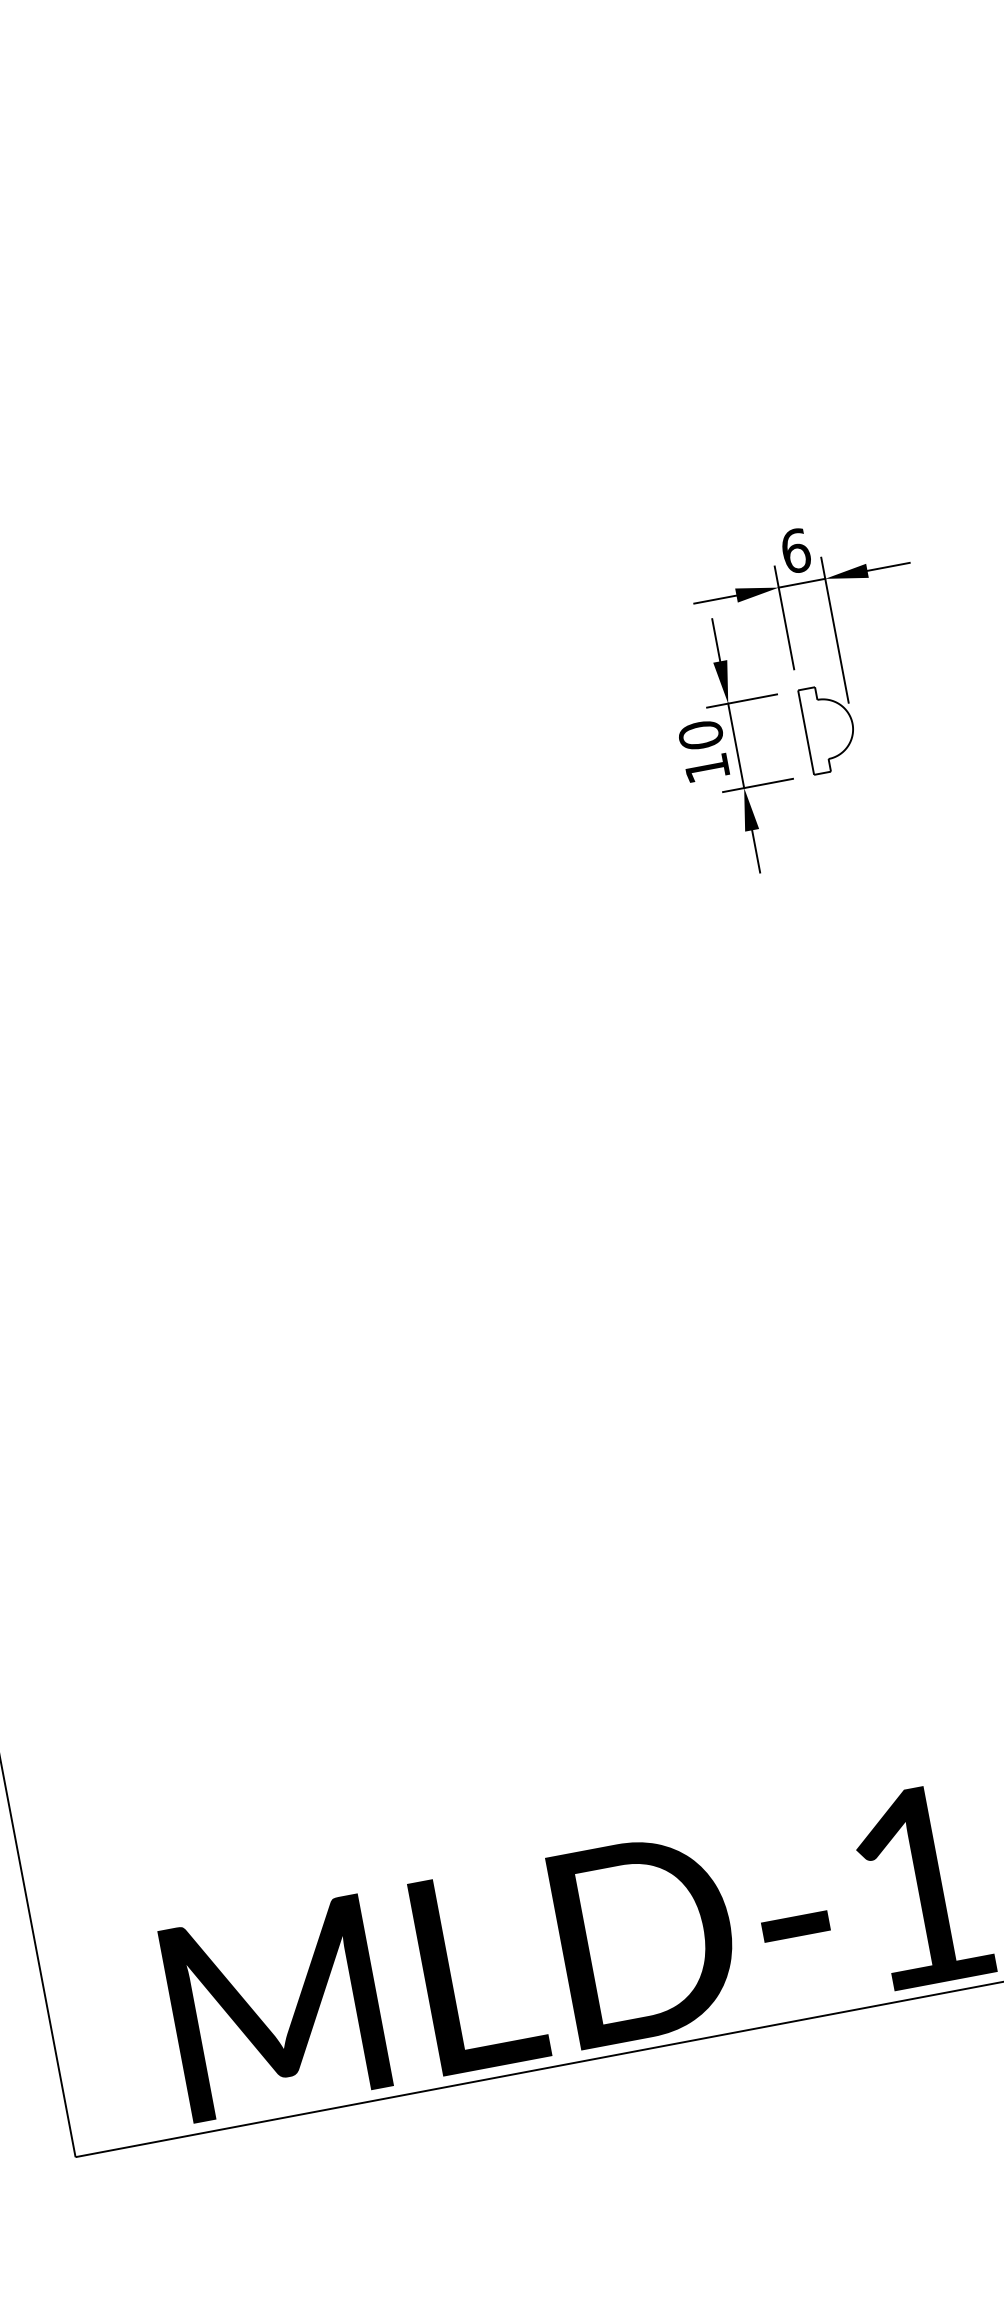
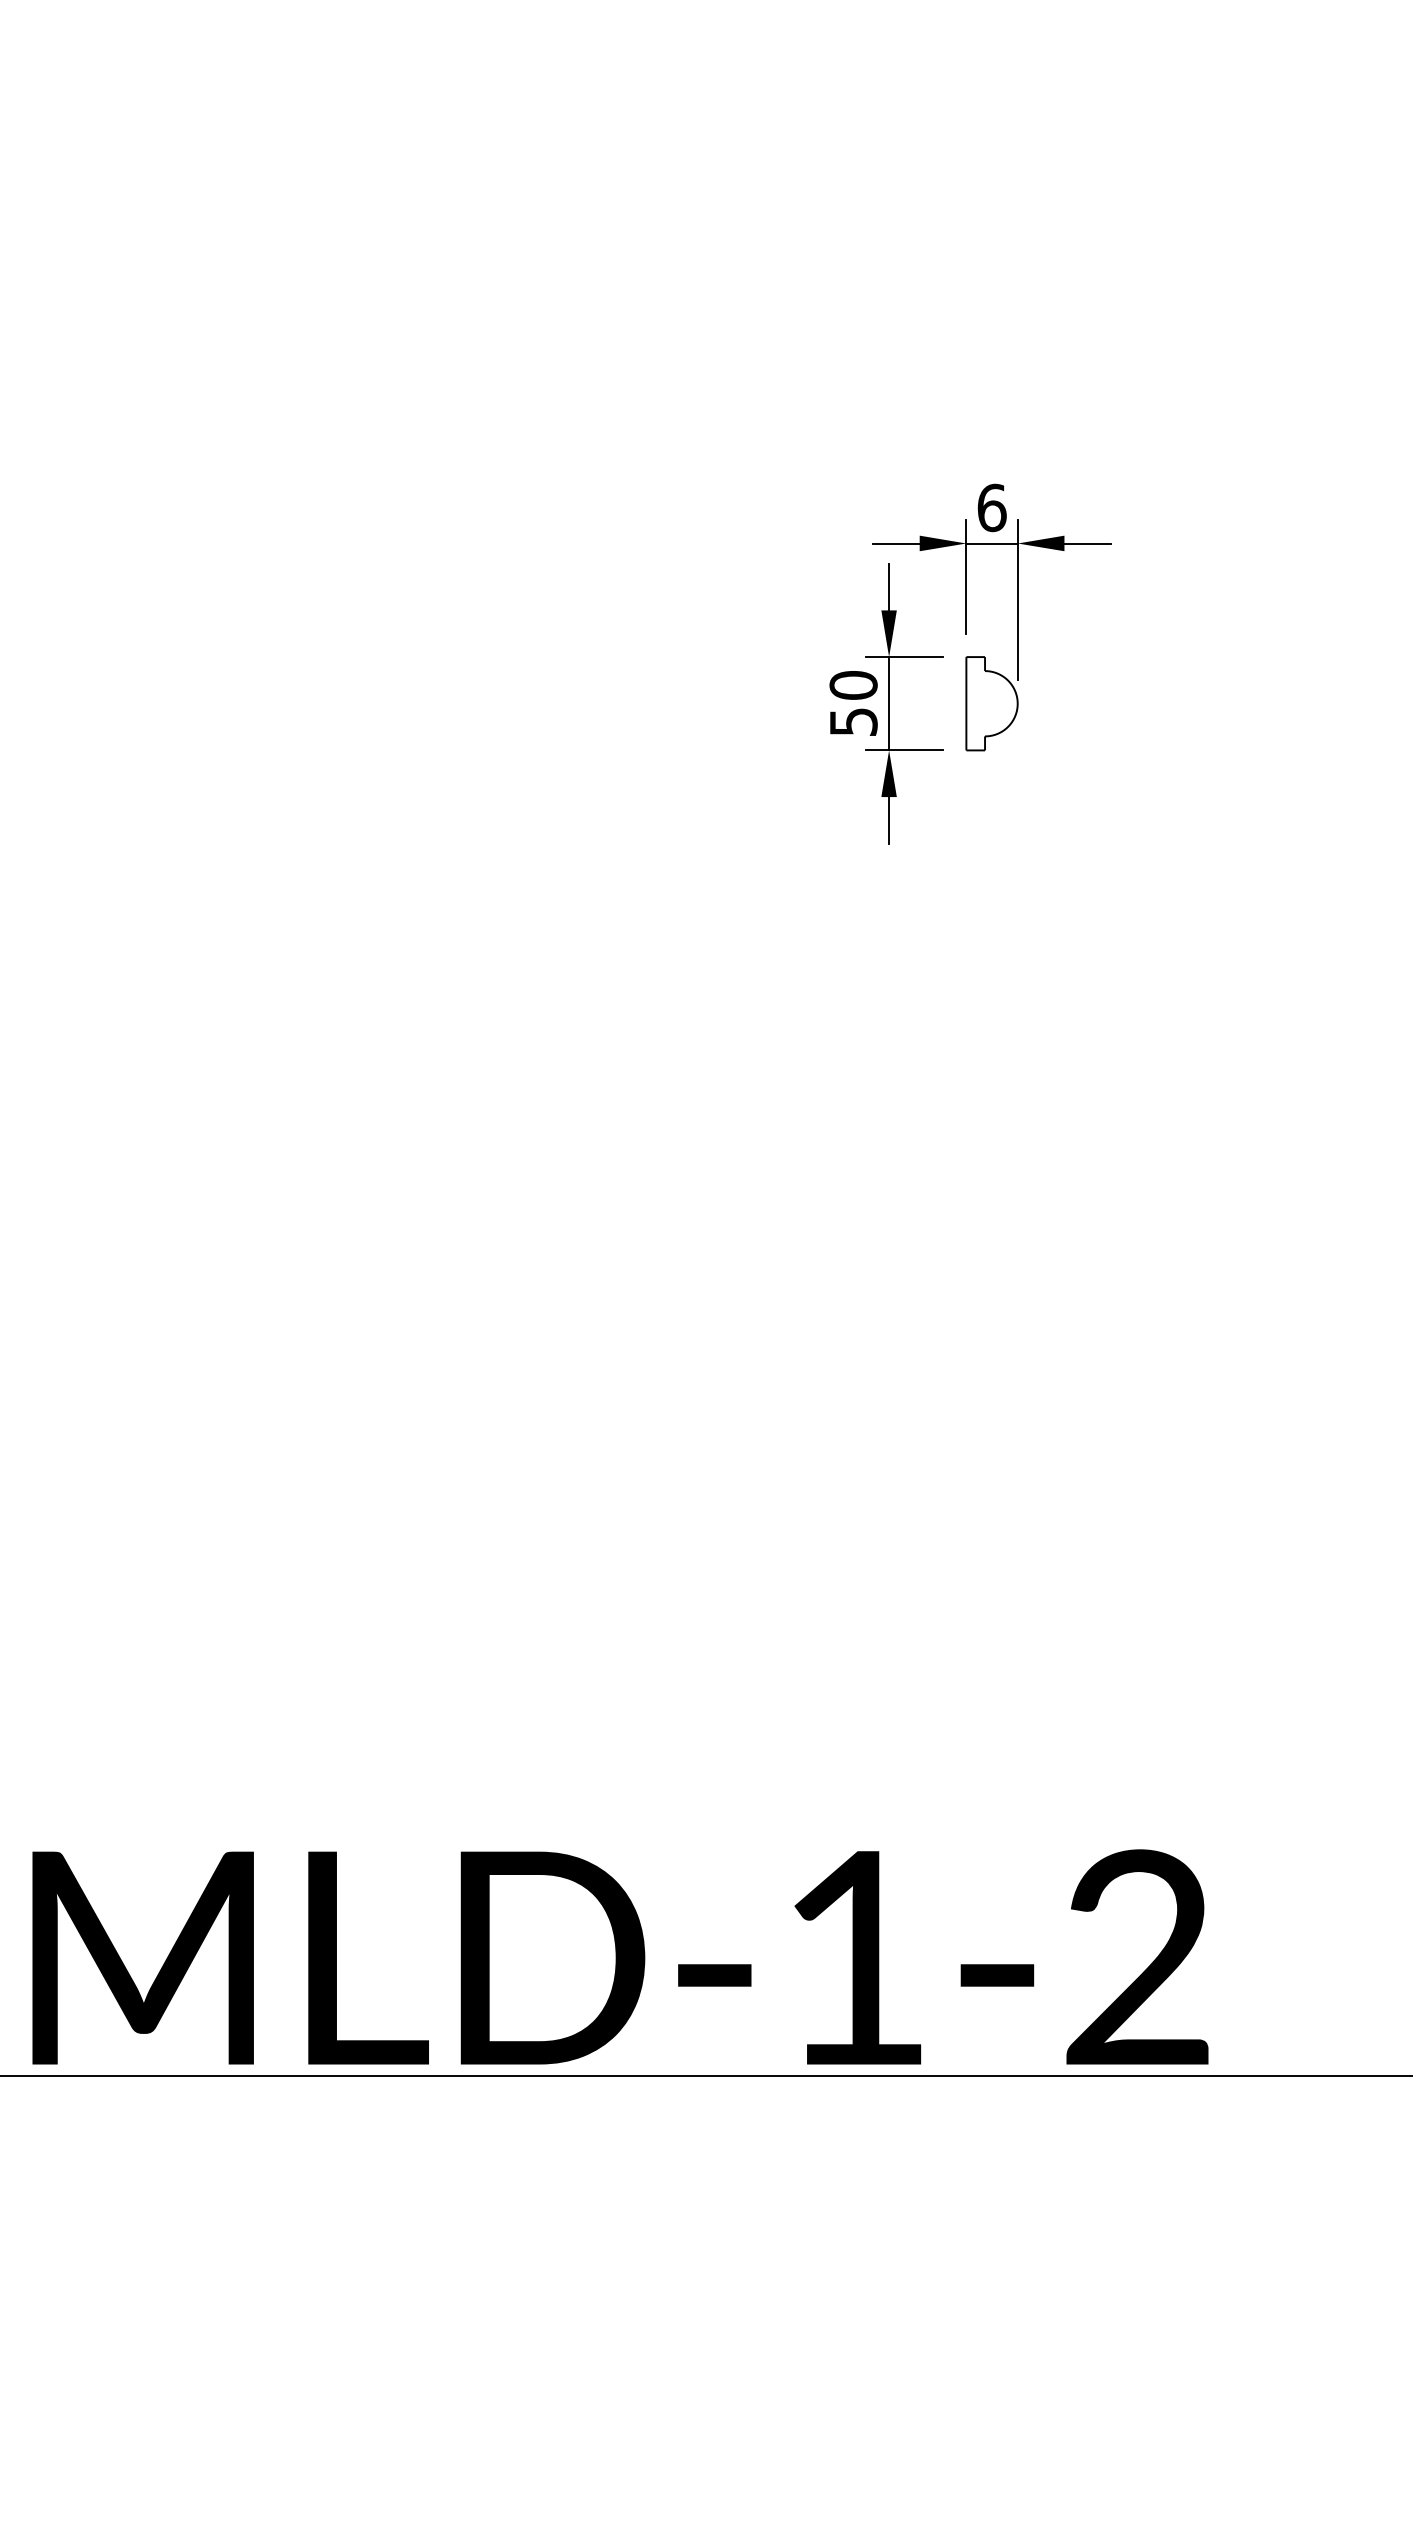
text: (707, 768) -> (853, 721), 10 -> 50

